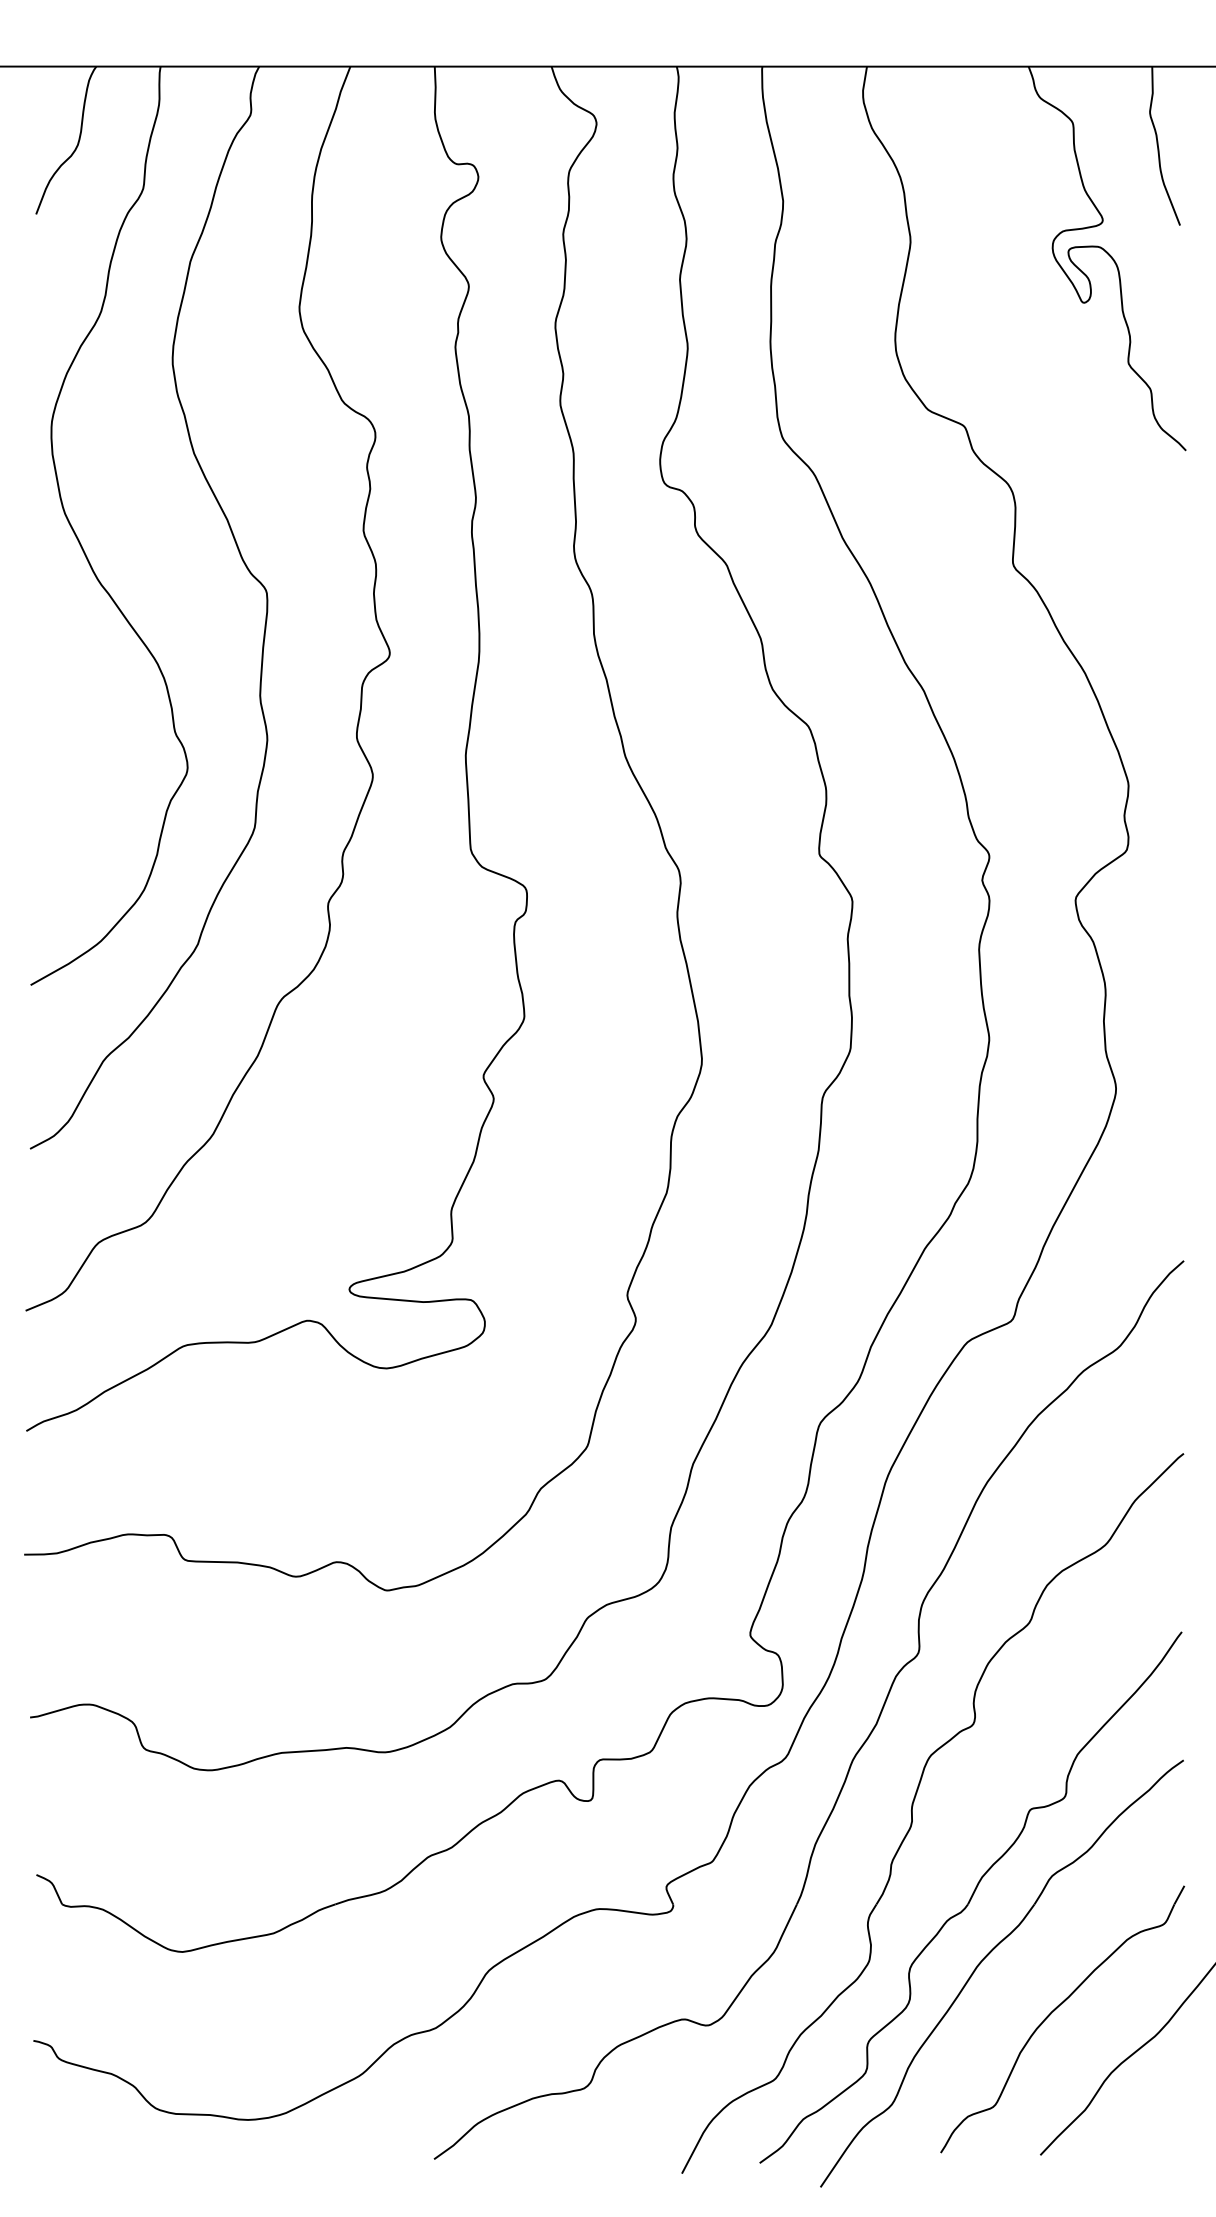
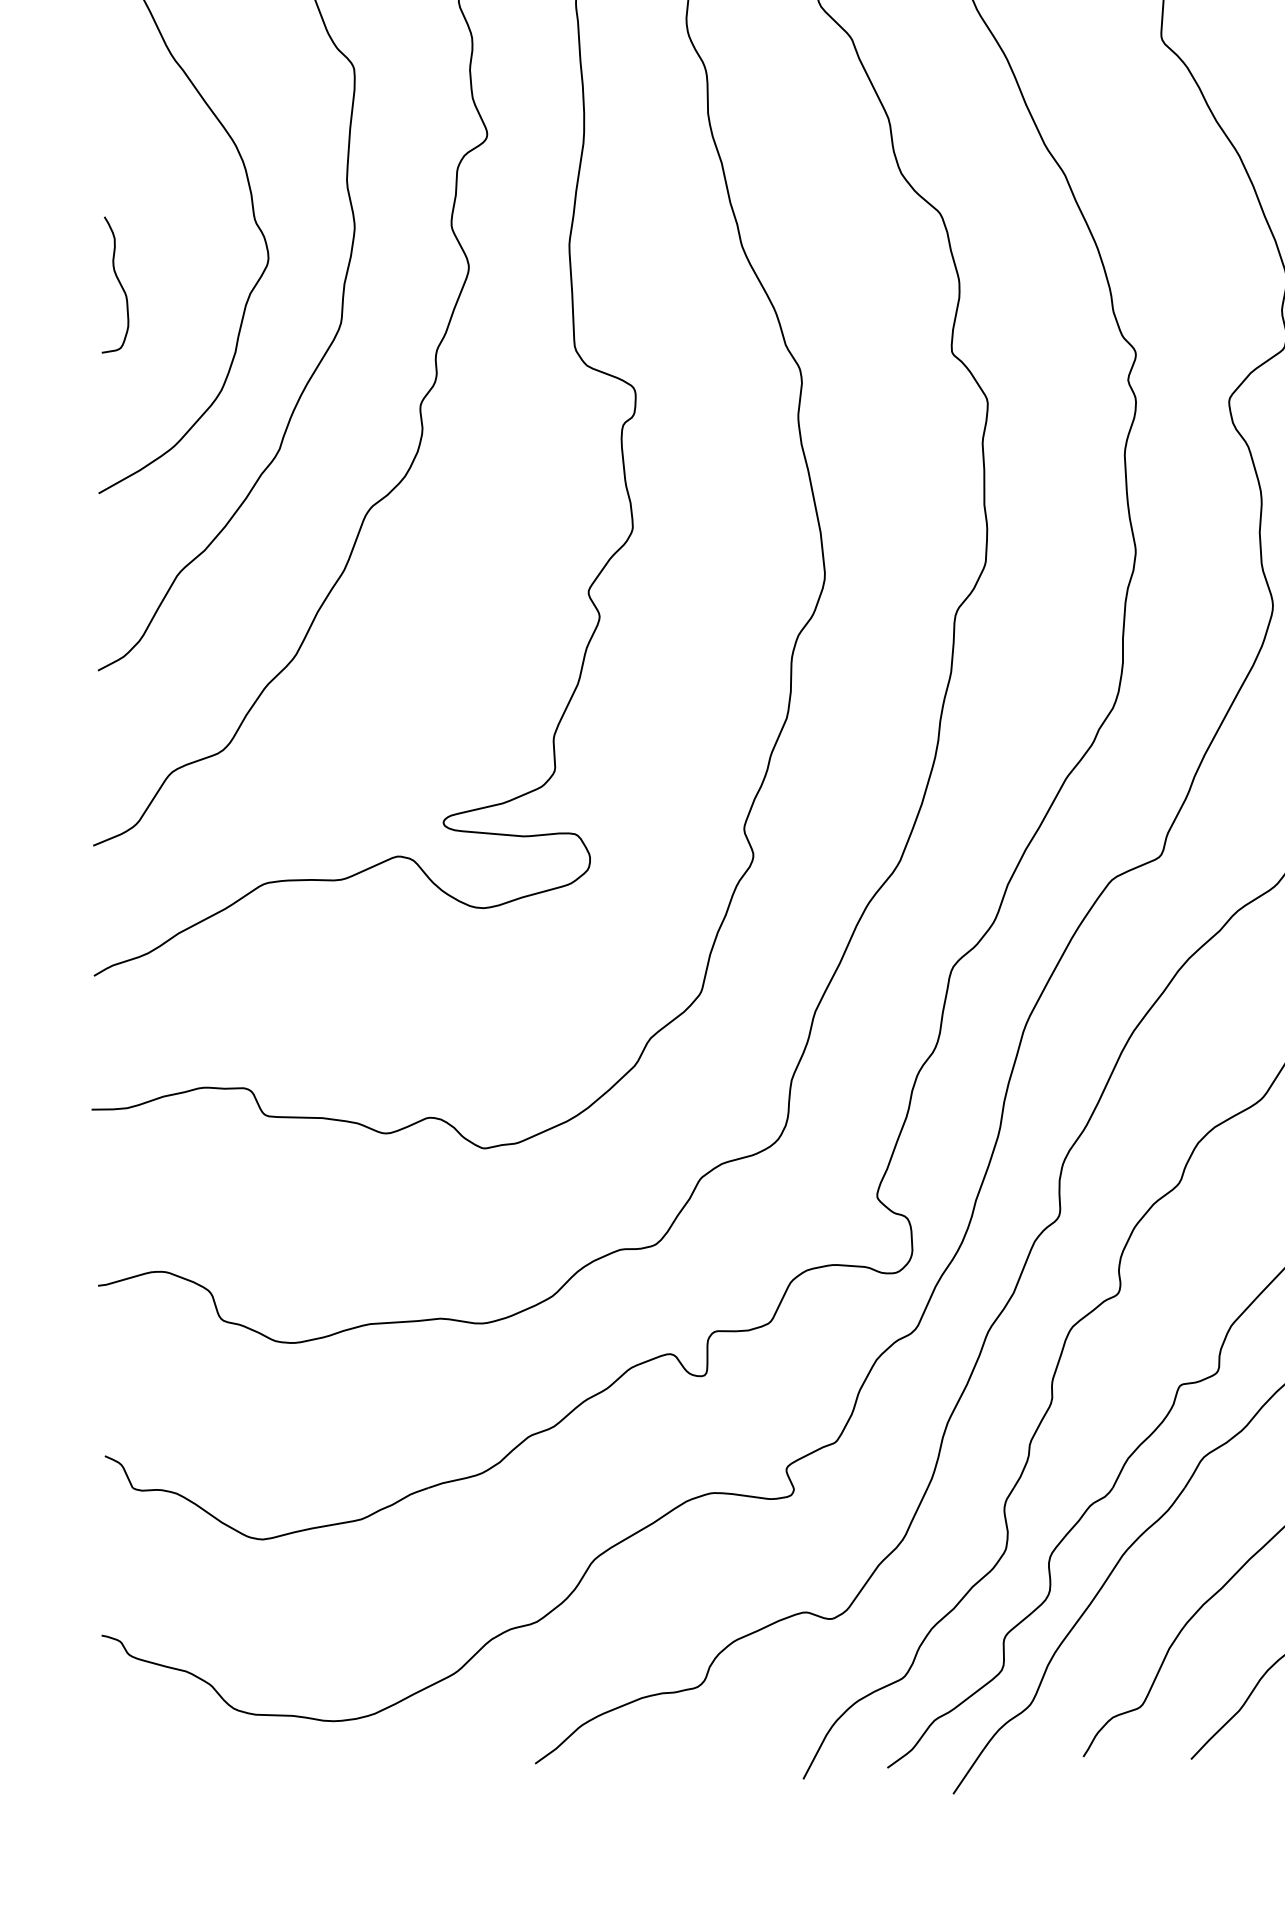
curve: (49, 791) -> (119, 283), added

